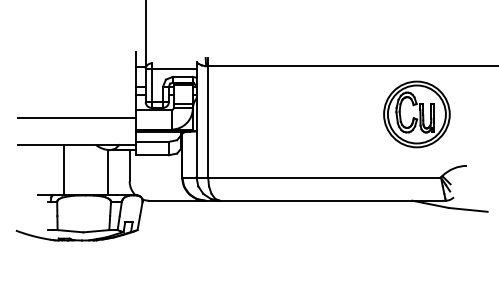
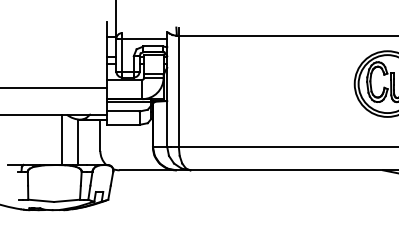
line: (64, 170) -> (62, 140), moved

